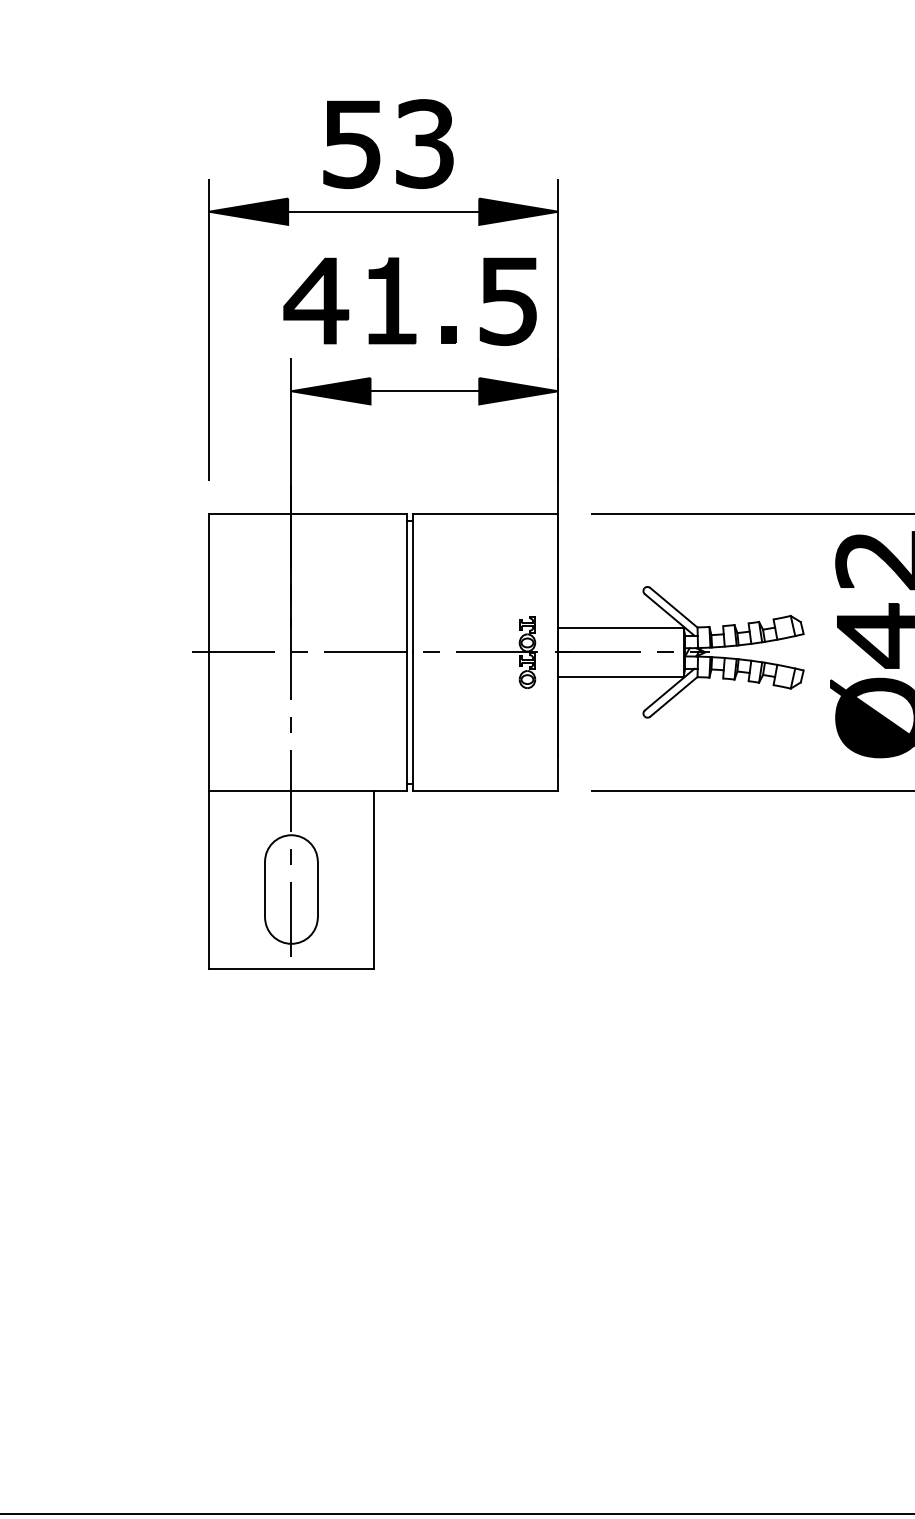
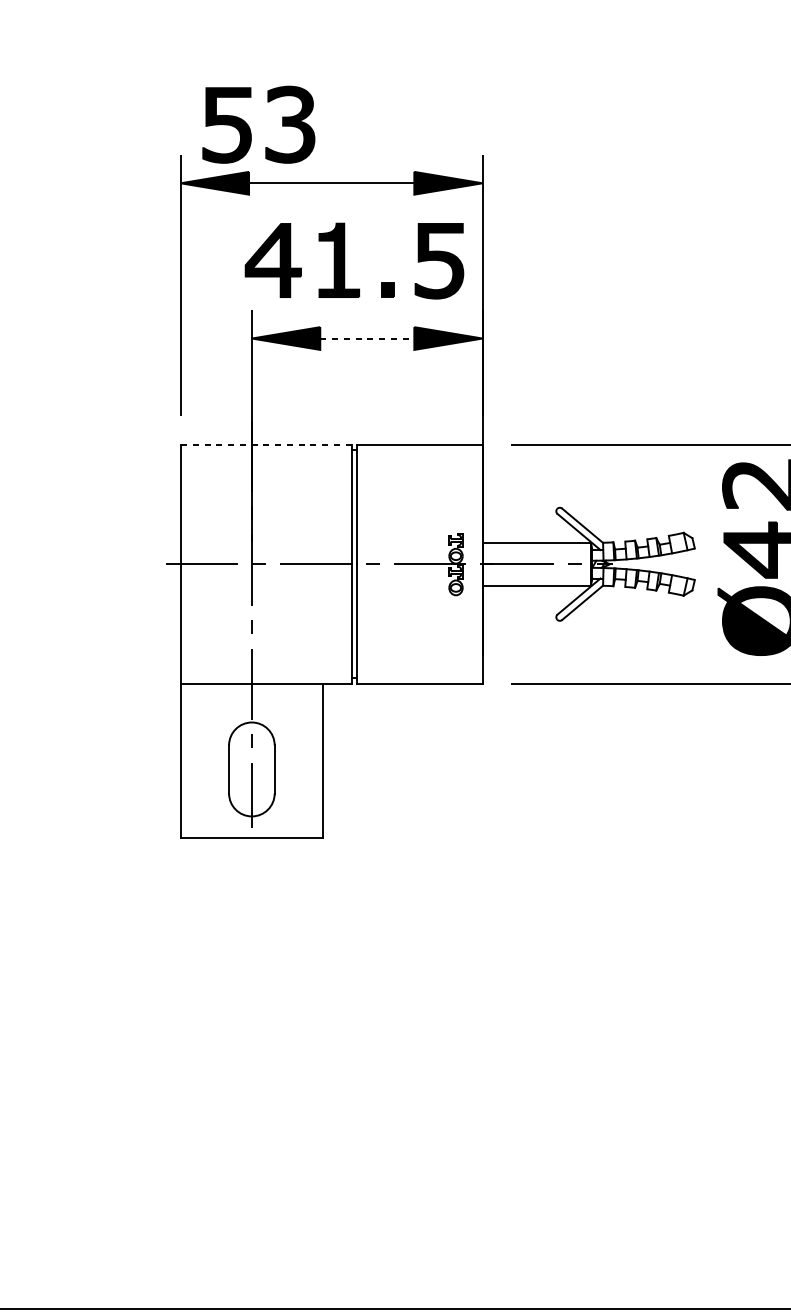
part: (378, 148) -> (250, 128), moved
line: (425, 391) -> (367, 338), solid -> dashed
line: (307, 514) -> (265, 445), solid -> dashed

